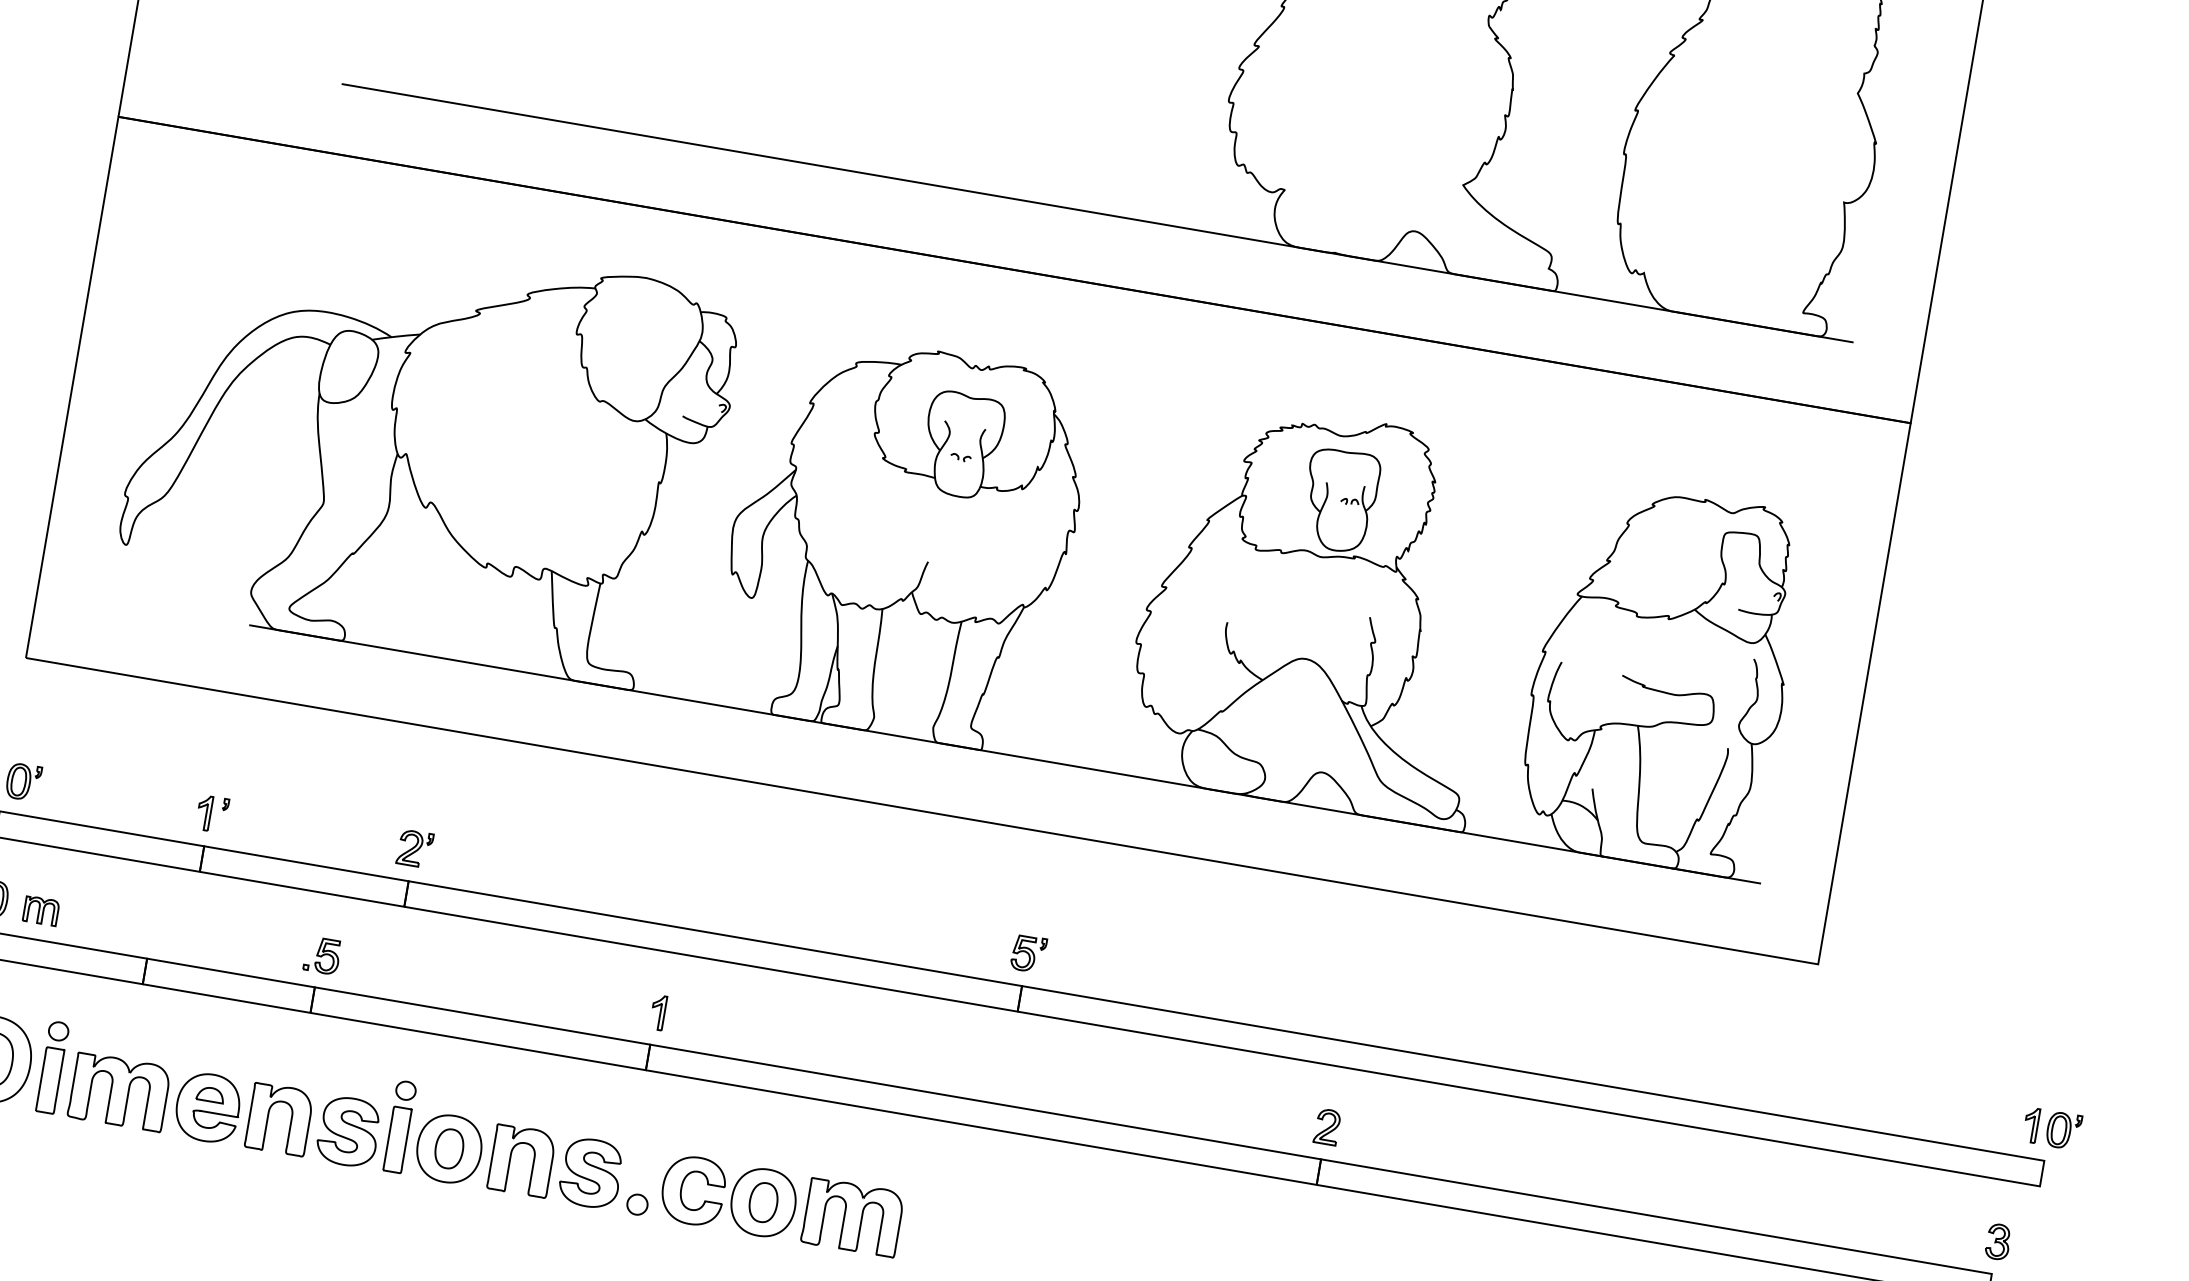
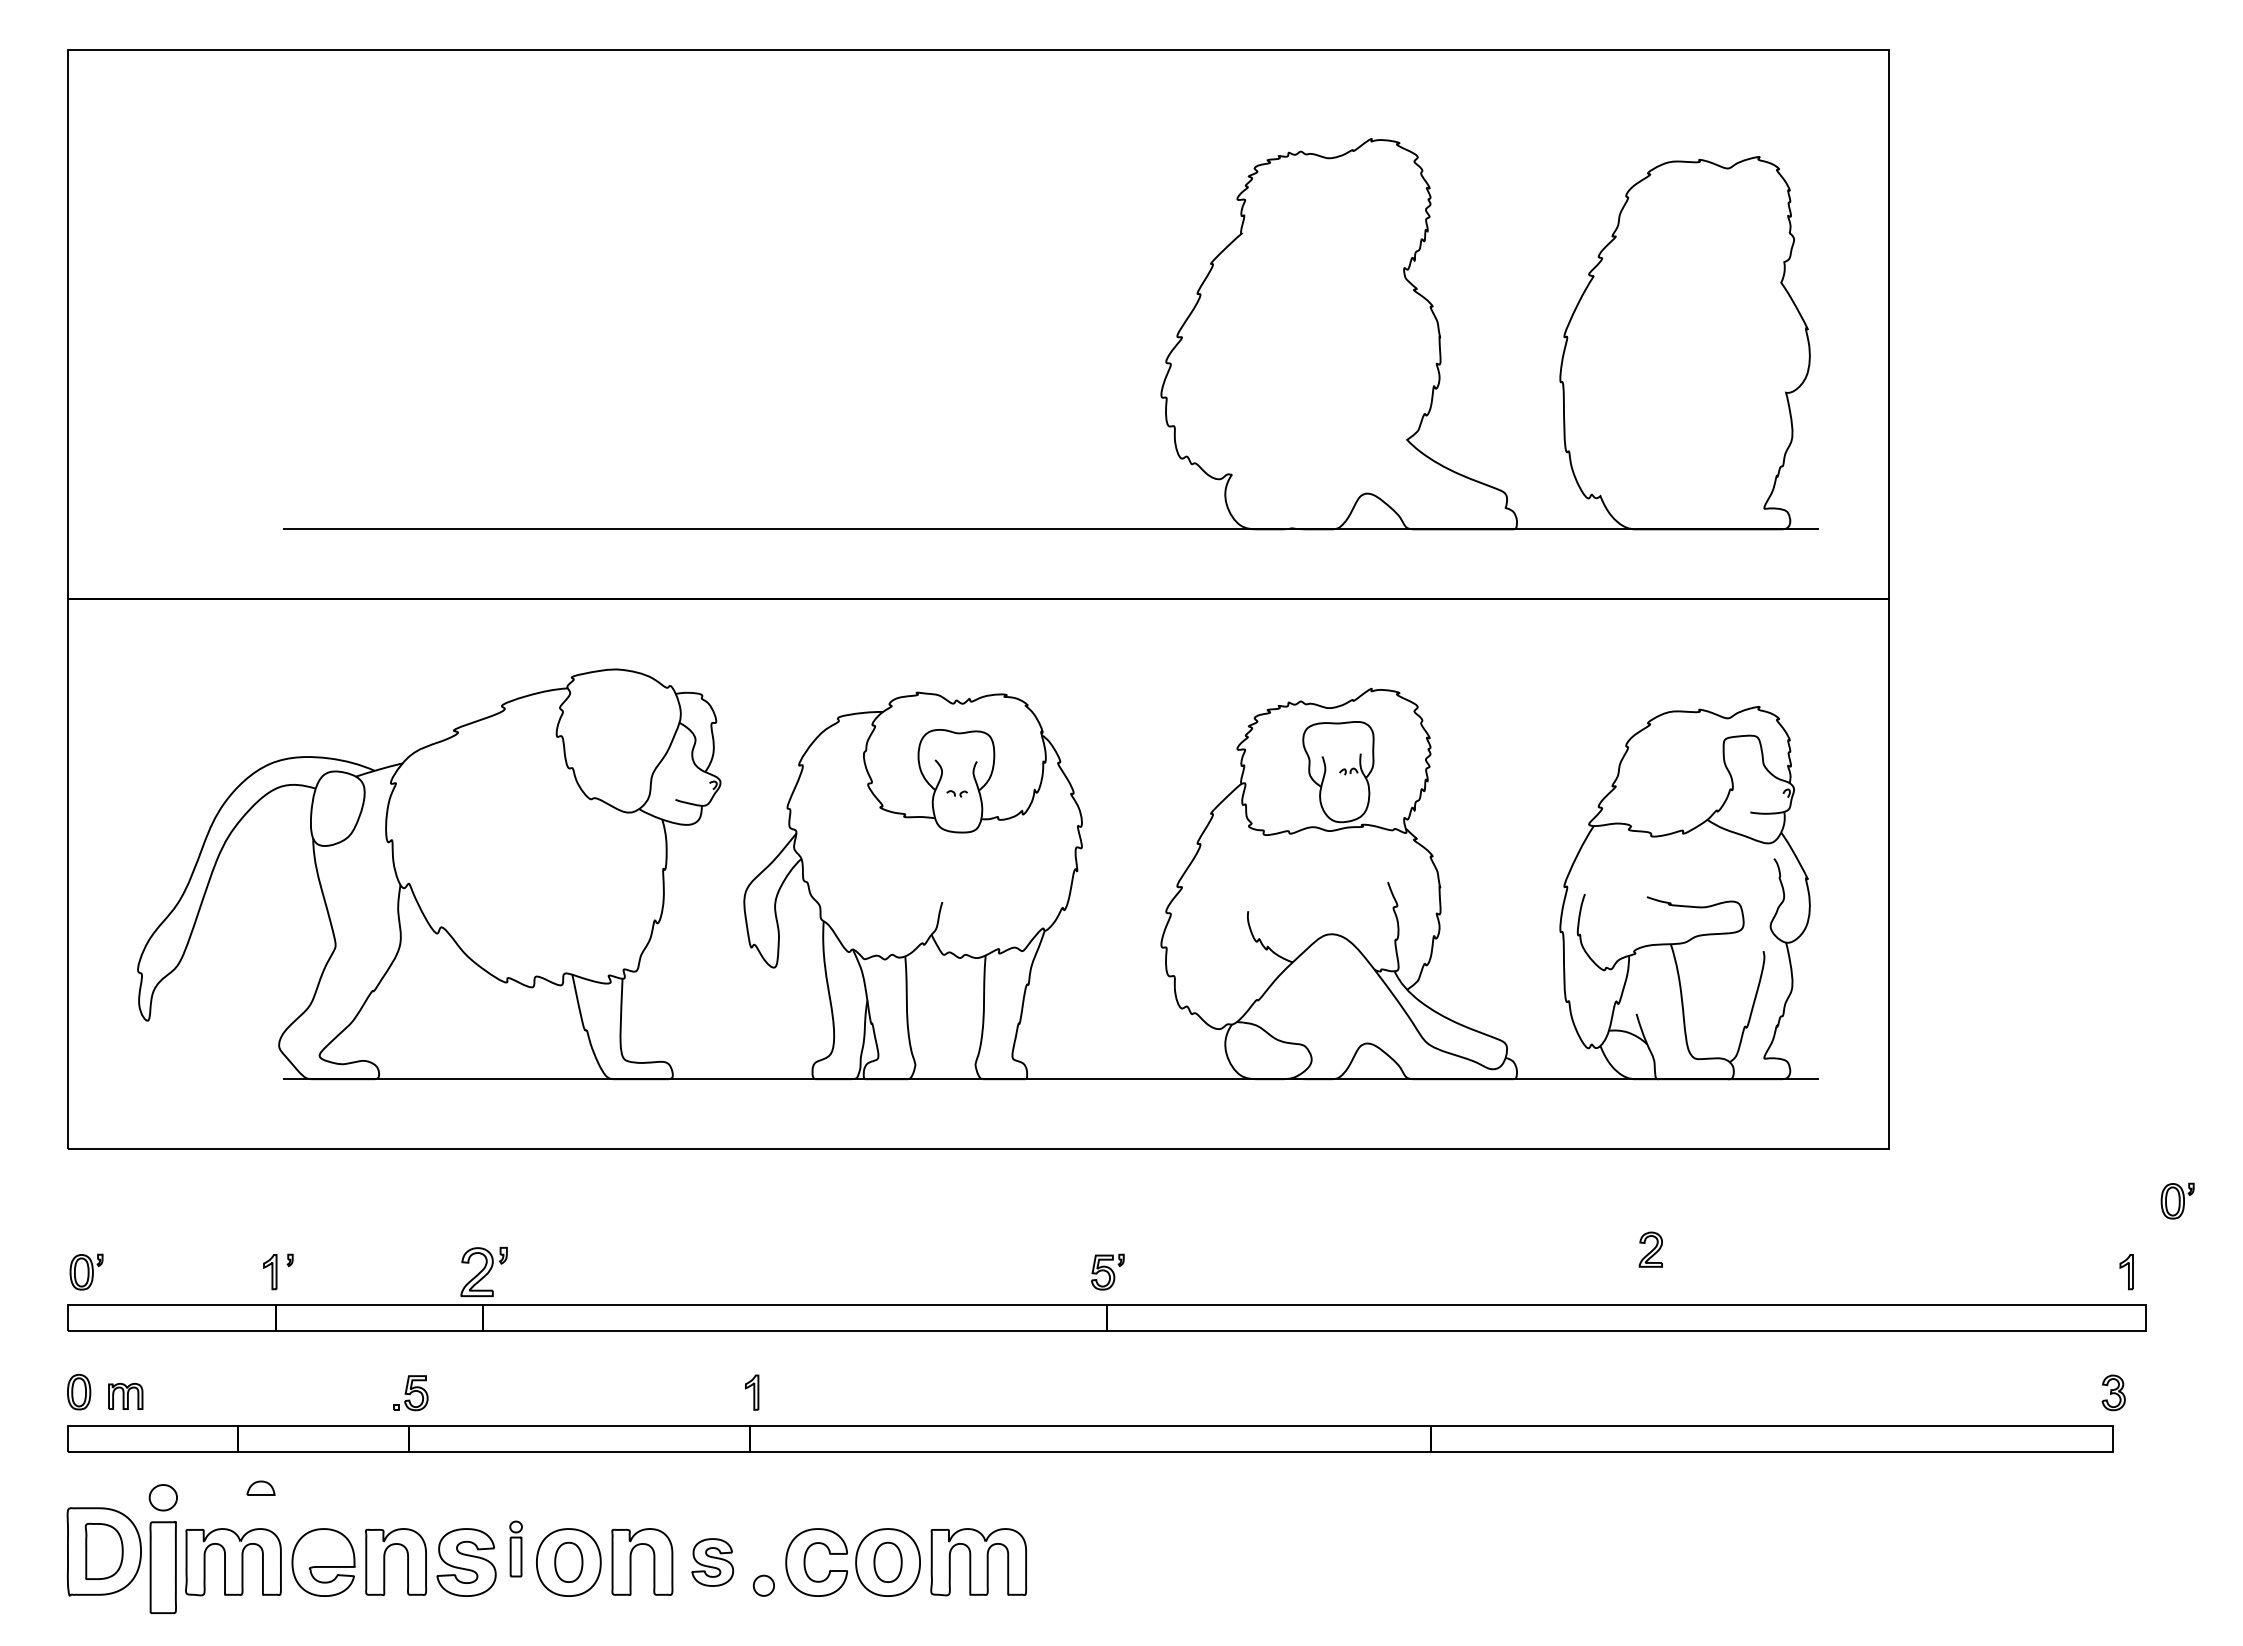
part: (415, 848) -> (484, 1271), size x1.4
part: (51, 1066) -> (162, 1548), size x1.4
part: (210, 1093) -> (260, 1487), moved
part: (399, 1126) -> (515, 1548), size x0.6
part: (1326, 1126) -> (1650, 1249), moved
part: (2063, 1130) -> (2177, 1200), moved
part: (590, 1173) -> (712, 1562), size x0.7

